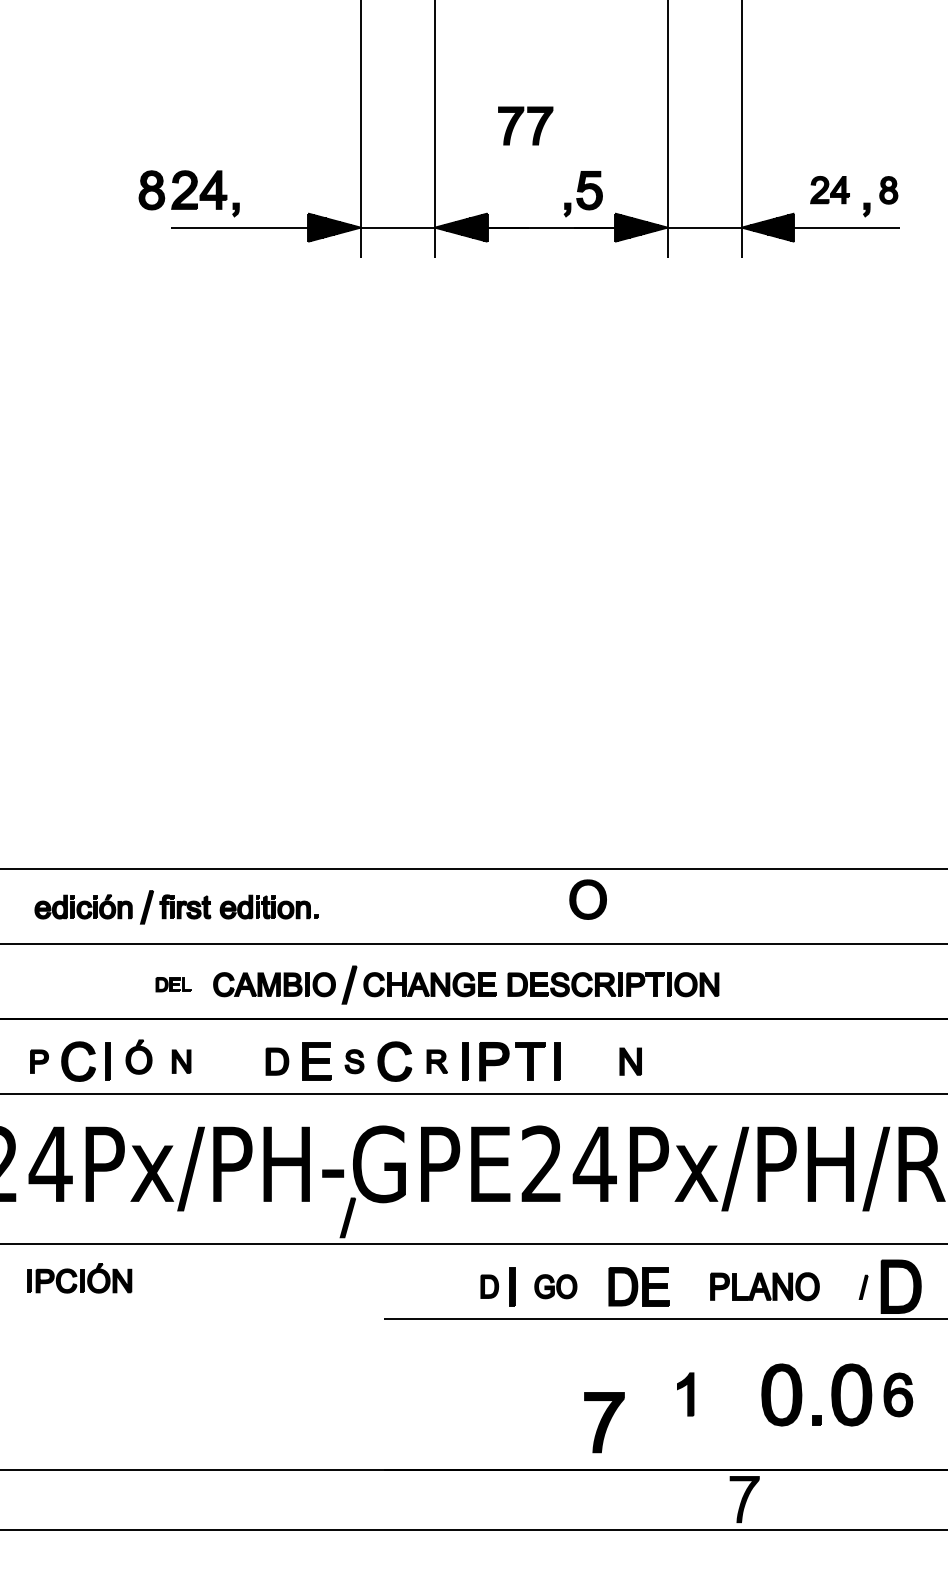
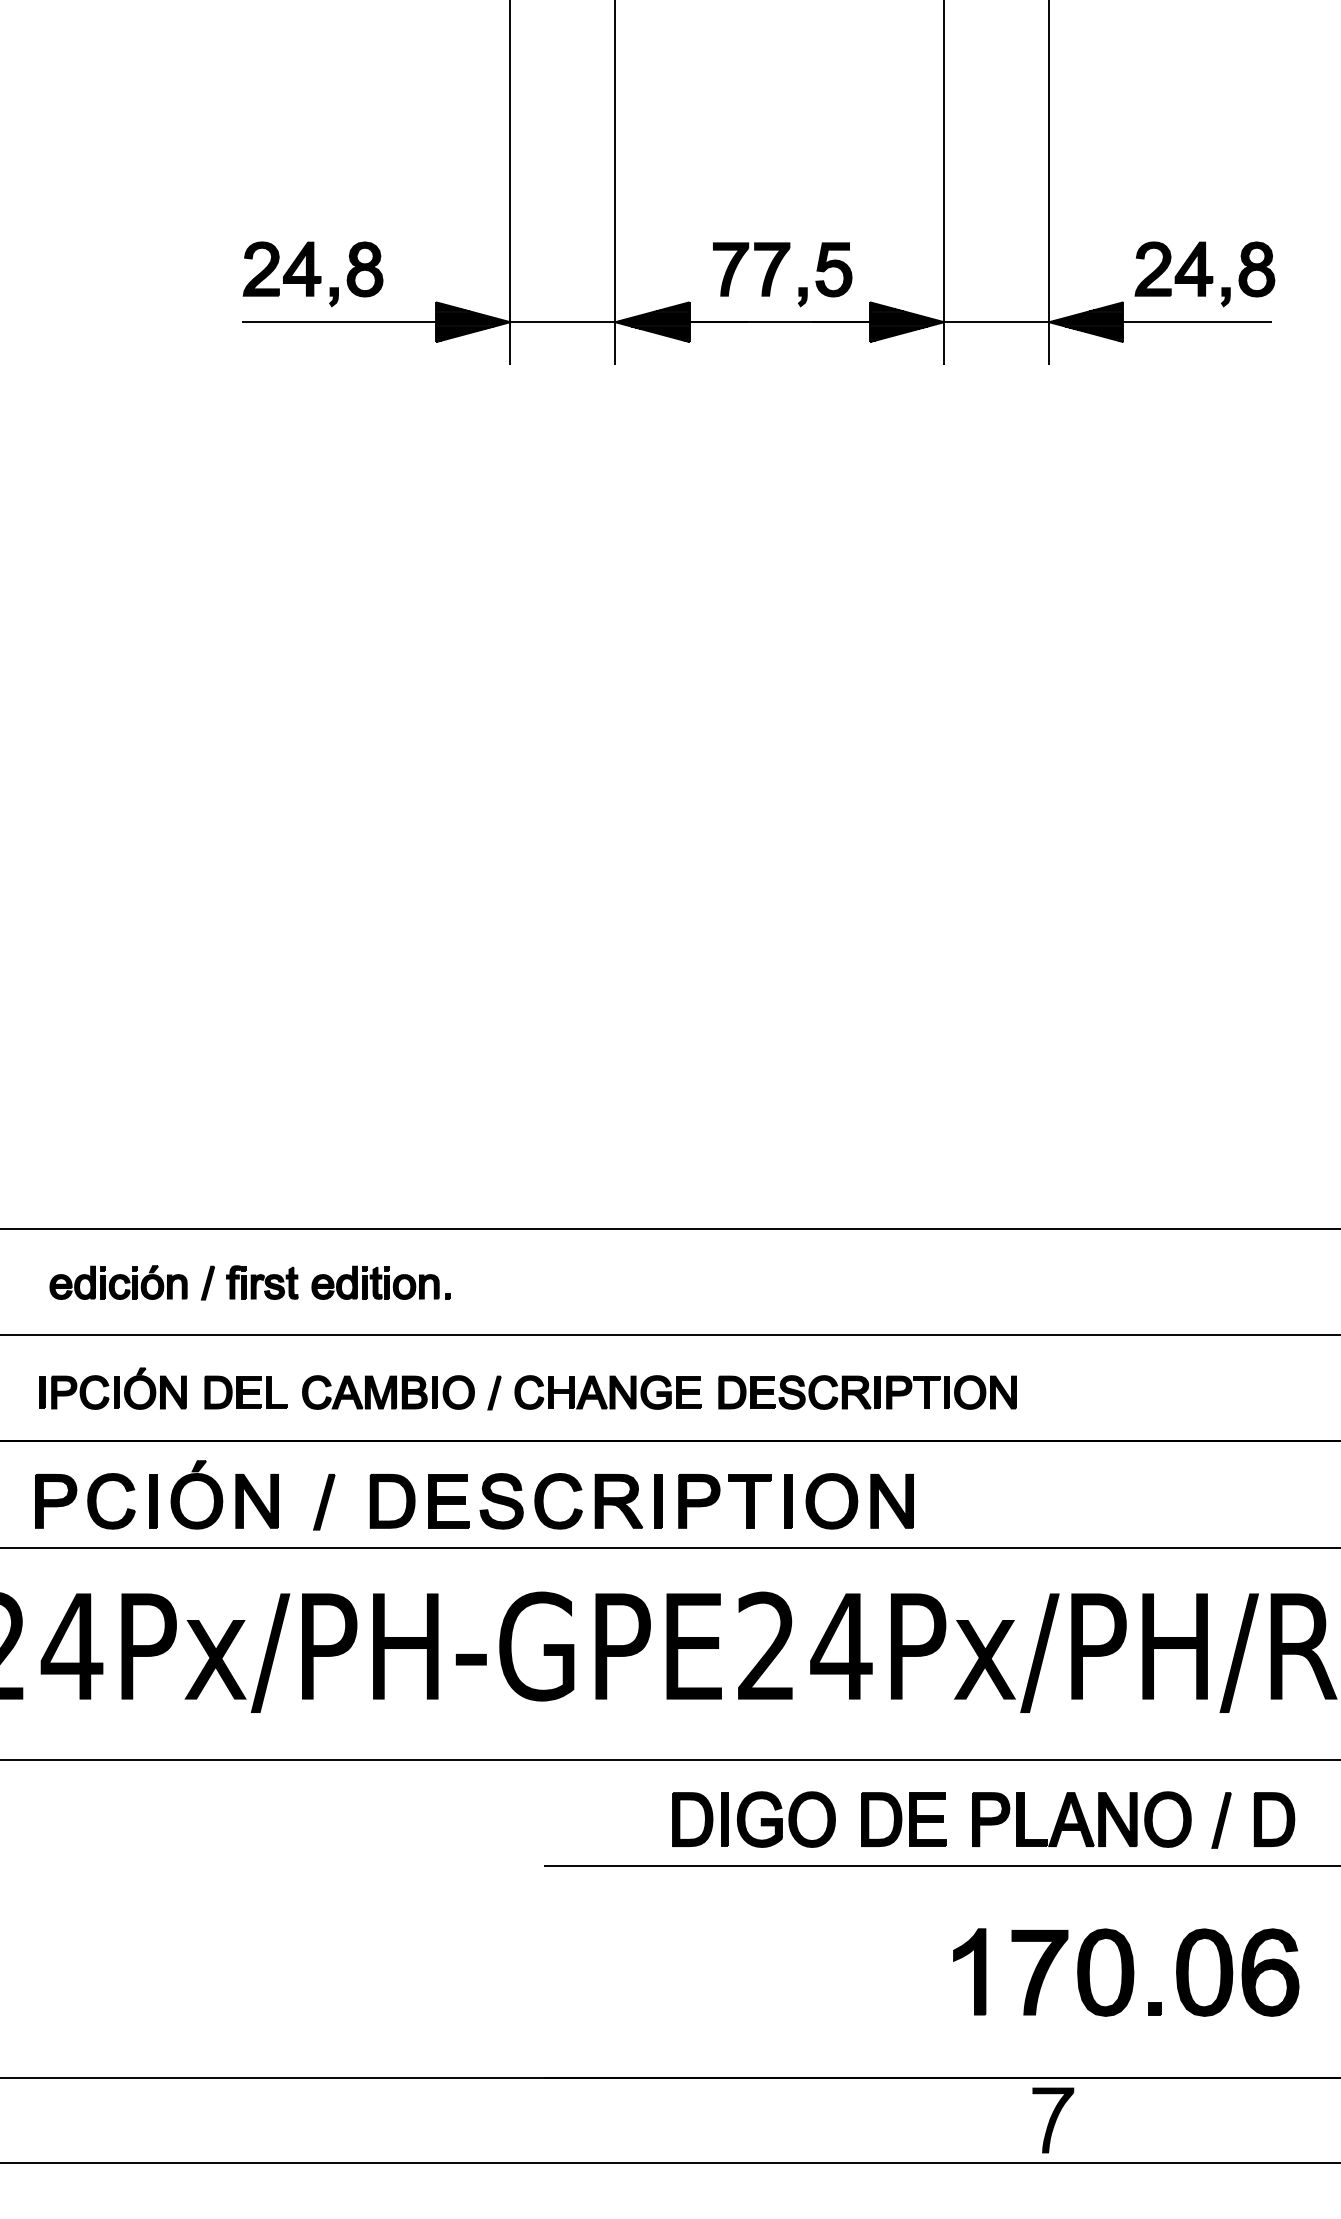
part: (517, 121) -> (739, 262), moved
part: (829, 189) -> (1173, 268), size x1.43
part: (151, 190) -> (364, 269), moved
part: (888, 190) -> (1256, 269), size x1.43
part: (587, 899) -> (831, 1501), moved
part: (146, 906) -> (207, 1282), size x0.71
part: (173, 984) -> (245, 1392), size x1.67
part: (349, 984) -> (494, 1392), size x0.62
part: (138, 1056) -> (196, 1494), size x1.43
part: (39, 1061) -> (56, 1501), size x1.67
part: (181, 1061) -> (256, 1501), size x1.67
part: (277, 1061) -> (392, 1501), size x1.43
part: (354, 1061) -> (501, 1501), size x1.67
part: (437, 1061) -> (618, 1501), size x1.67
part: (630, 1061) -> (891, 1501), size x1.43
part: (348, 1218) -> (324, 1502), moved
part: (79, 1278) -> (112, 1388), moved
part: (489, 1286) -> (692, 1819), size x1.67
part: (555, 1286) -> (785, 1819), size x1.67
part: (764, 1286) -> (1081, 1819), size x1.43
part: (901, 1286) -> (1274, 1819), size x0.71
part: (863, 1287) -> (1221, 1820), size x1.67
part: (685, 1394) -> (969, 1971), size x1.43
part: (898, 1394) -> (1270, 1972), size x1.43
part: (604, 1422) -> (1039, 1972), moved

